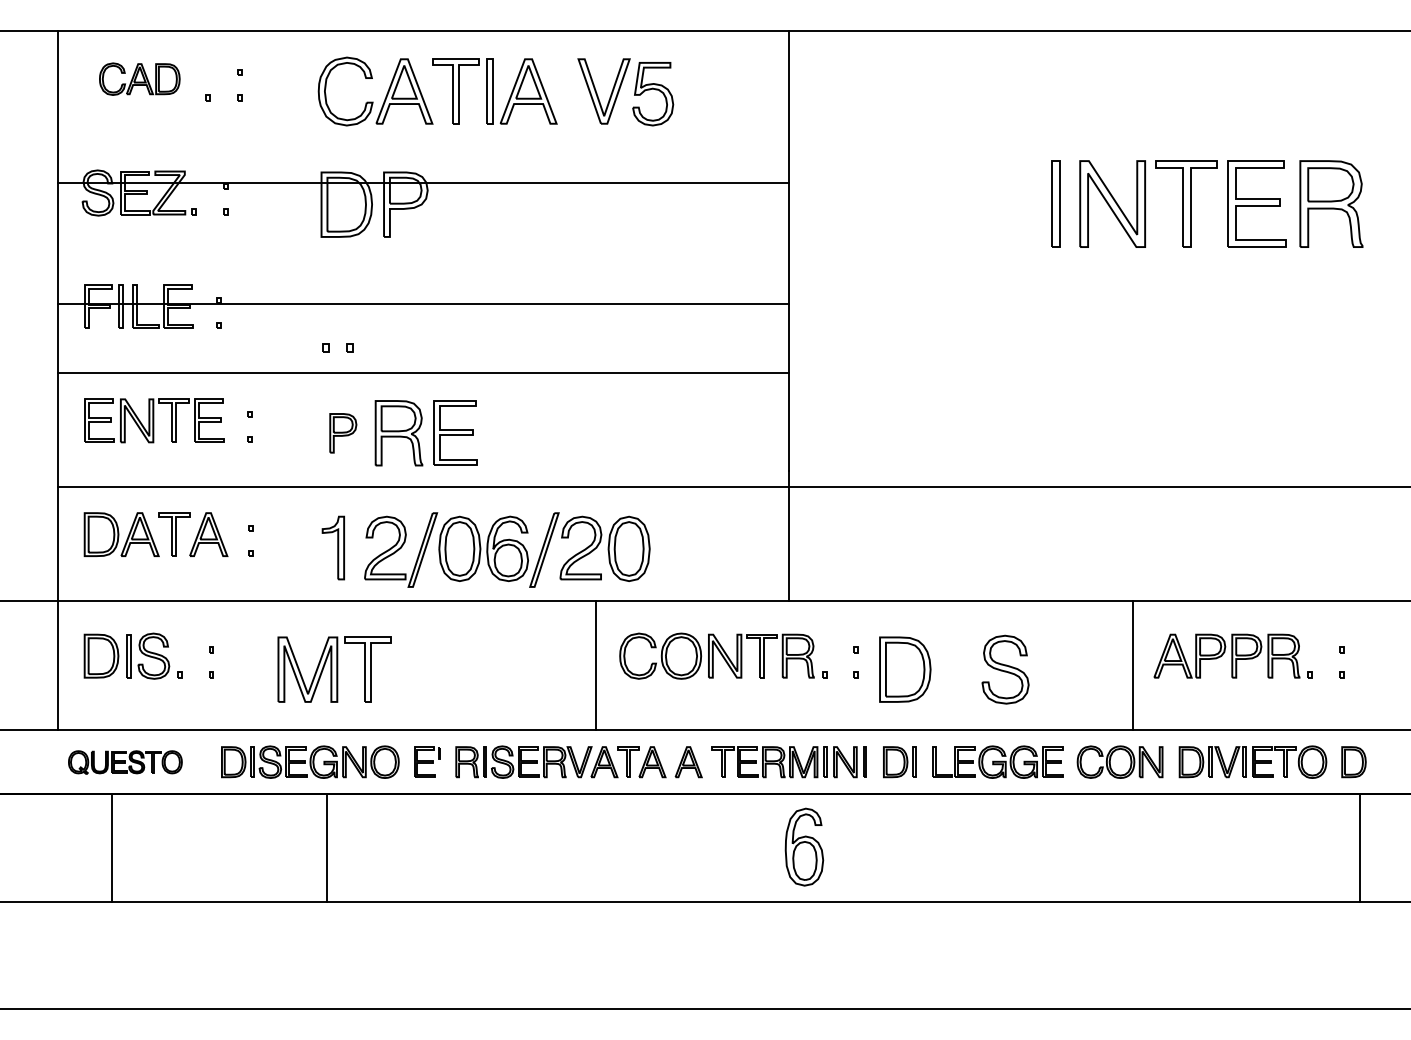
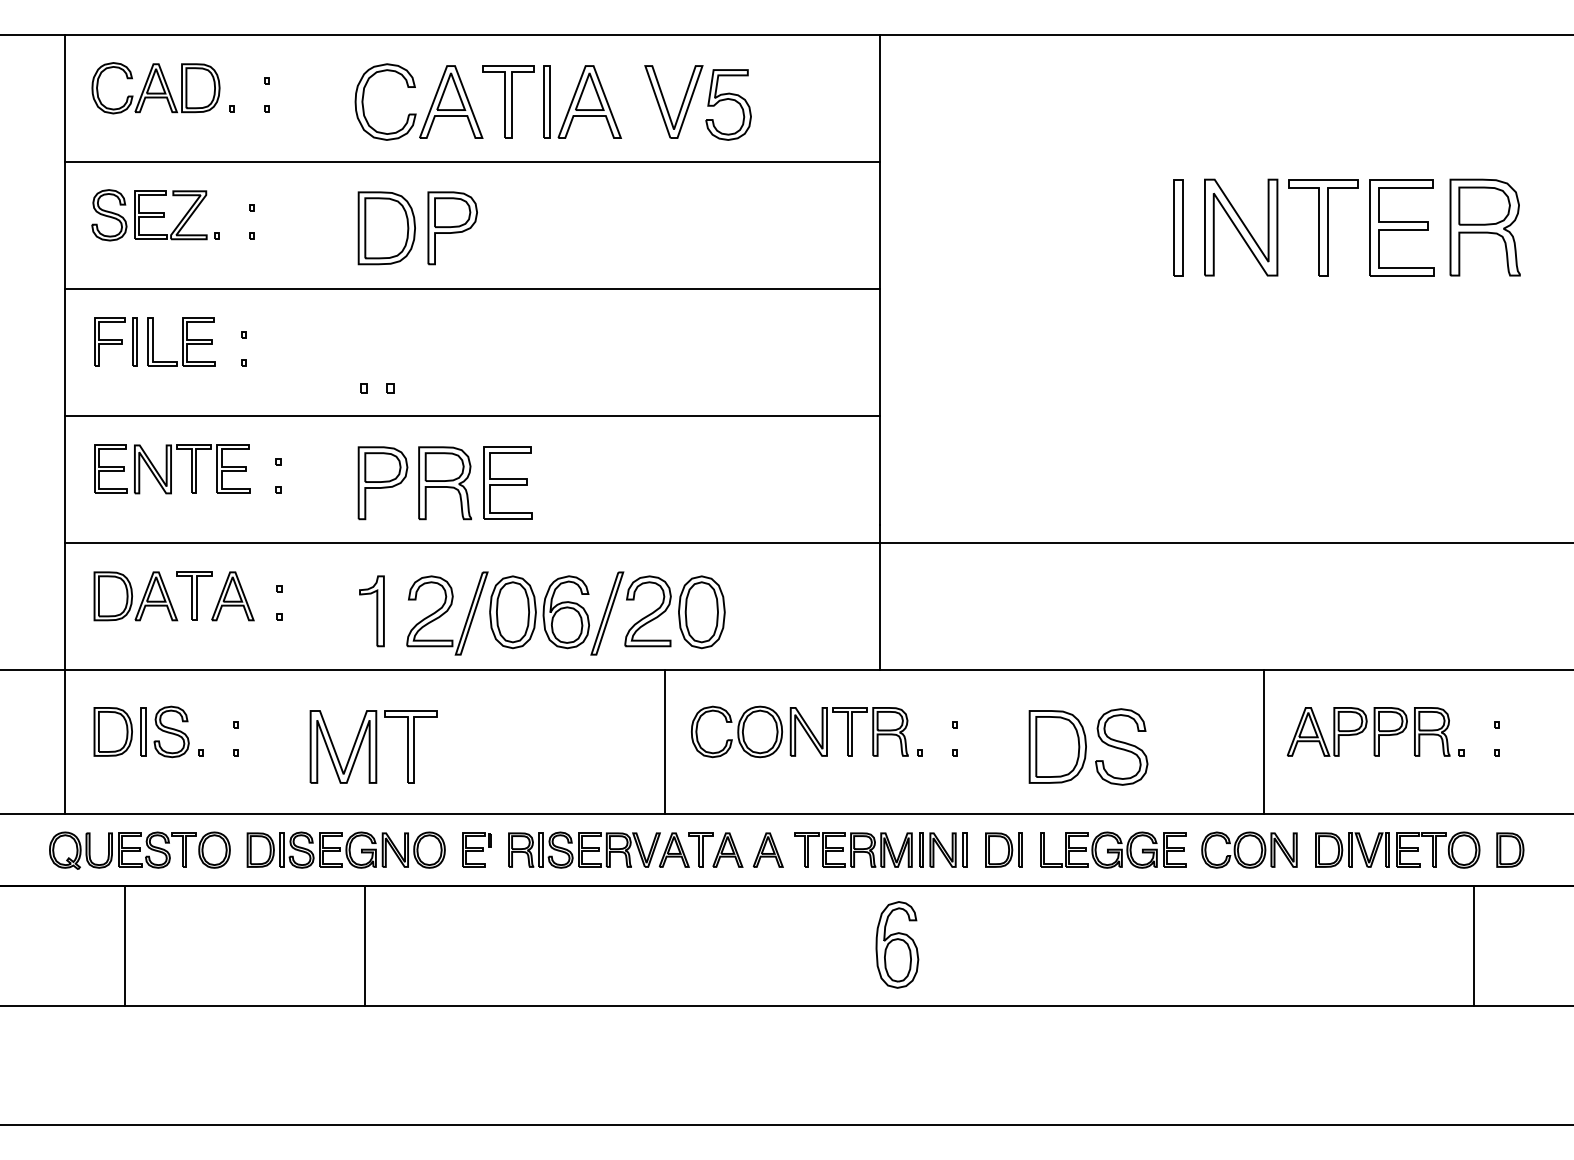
part: (139, 79) -> (155, 88), size x1.43
line: (423, 182) -> (472, 161), moved
line: (423, 303) -> (472, 288), moved
part: (342, 433) -> (382, 483), size x1.67
part: (904, 669) -> (1057, 746), moved
part: (125, 762) -> (139, 850), size x1.43
line: (1359, 847) -> (1473, 945), moved

